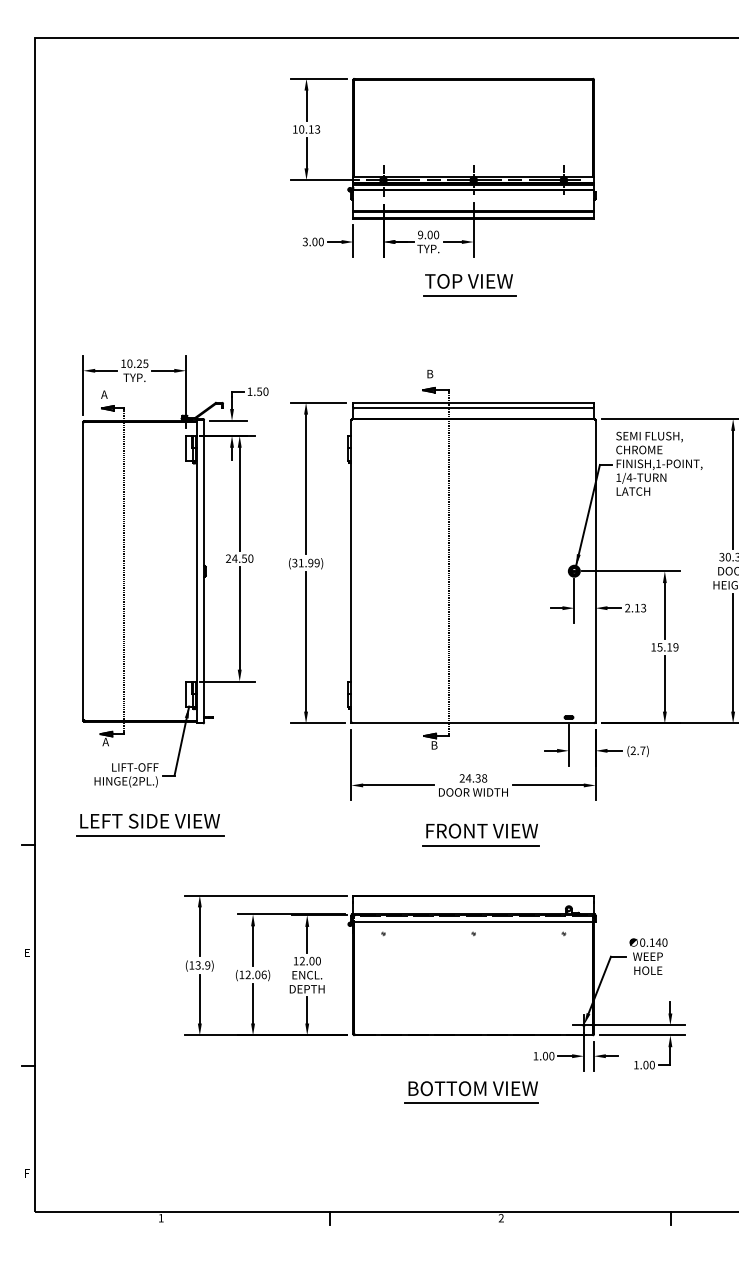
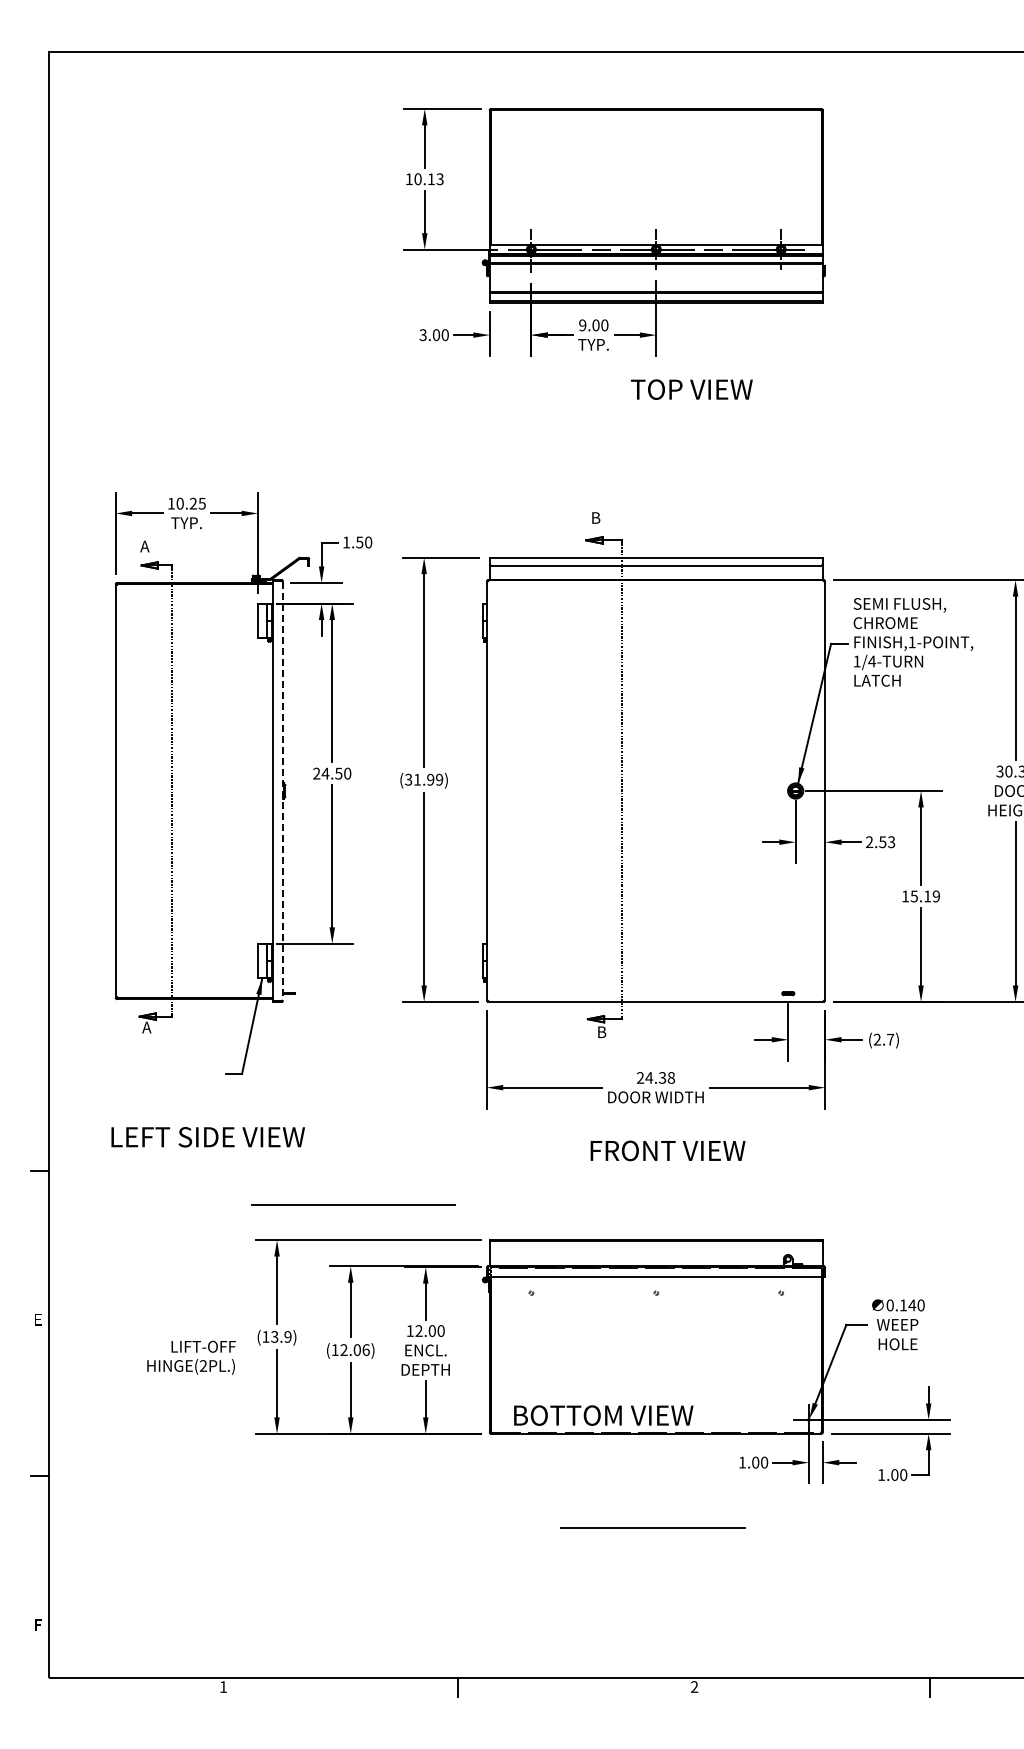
text: (468, 281) -> (691, 389), moved
line: (470, 296) -> (651, 410), removed
line: (204, 571) -> (283, 791), solid -> dashed
text: (637, 608) -> (882, 842), 2.13 -> 2.53
text: (126, 775) -> (191, 1357), moved
line: (150, 835) -> (353, 1204), moved
line: (480, 845) -> (665, 1171), removed
text: (473, 1088) -> (603, 1415), moved

